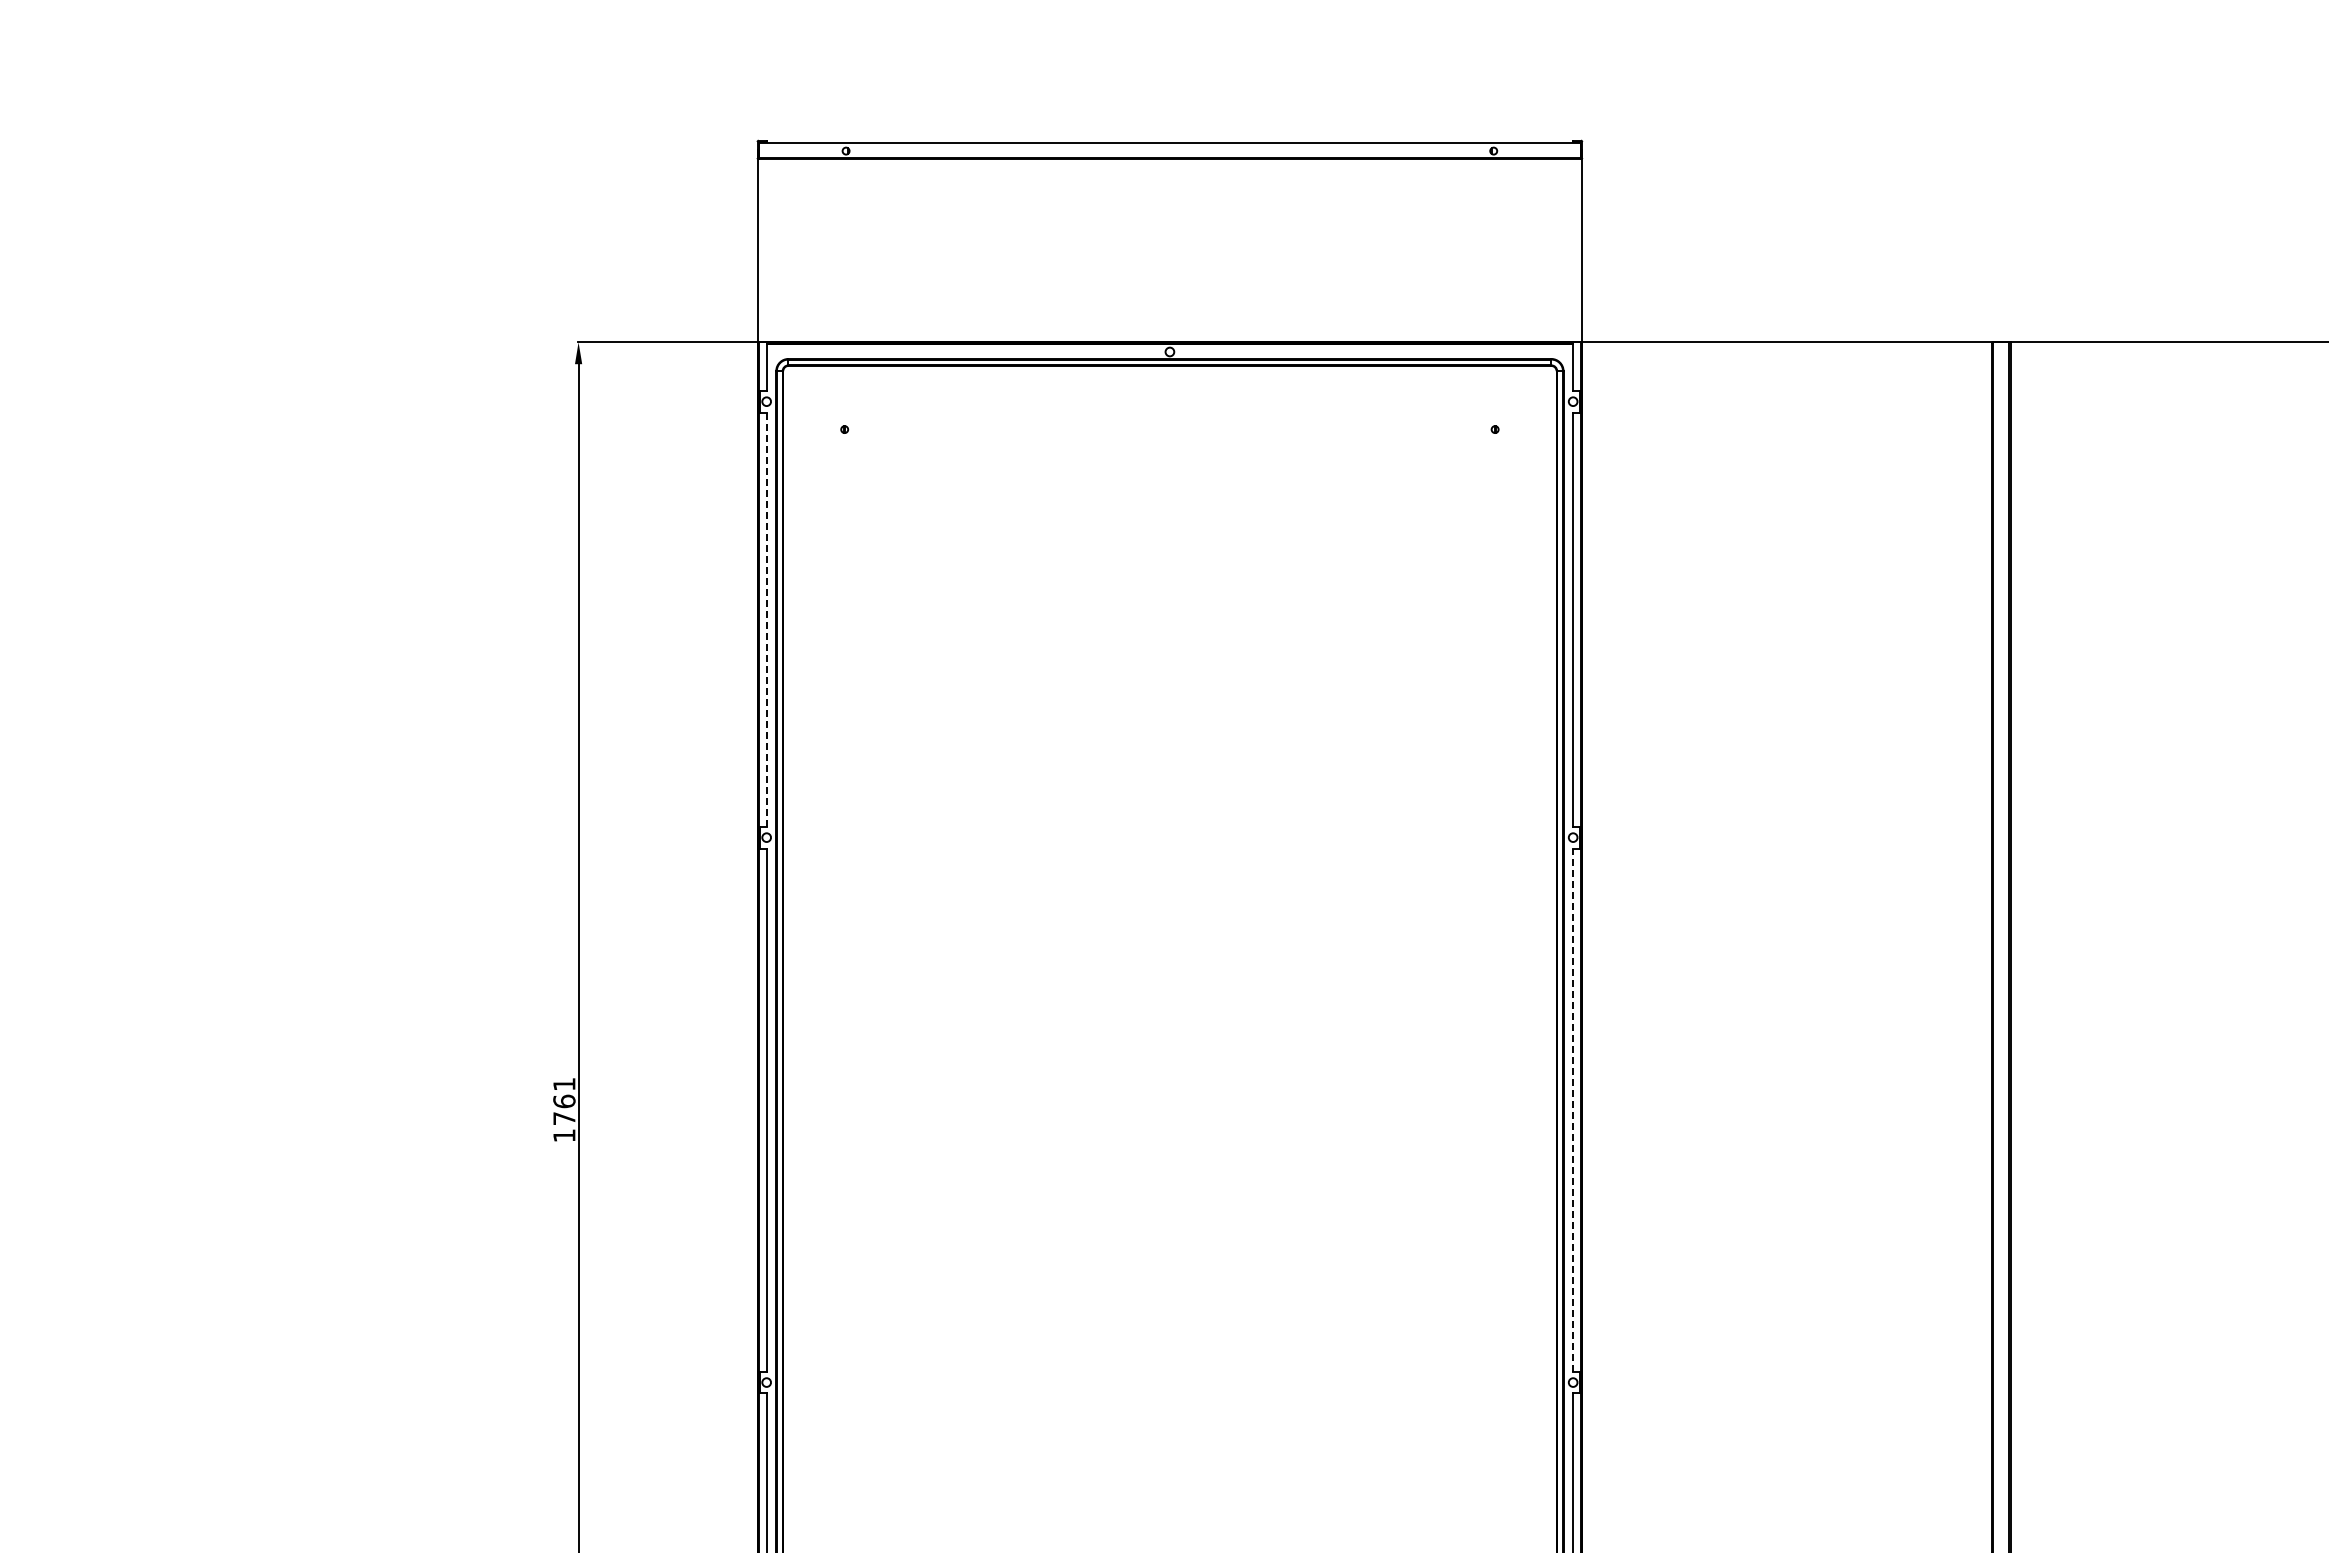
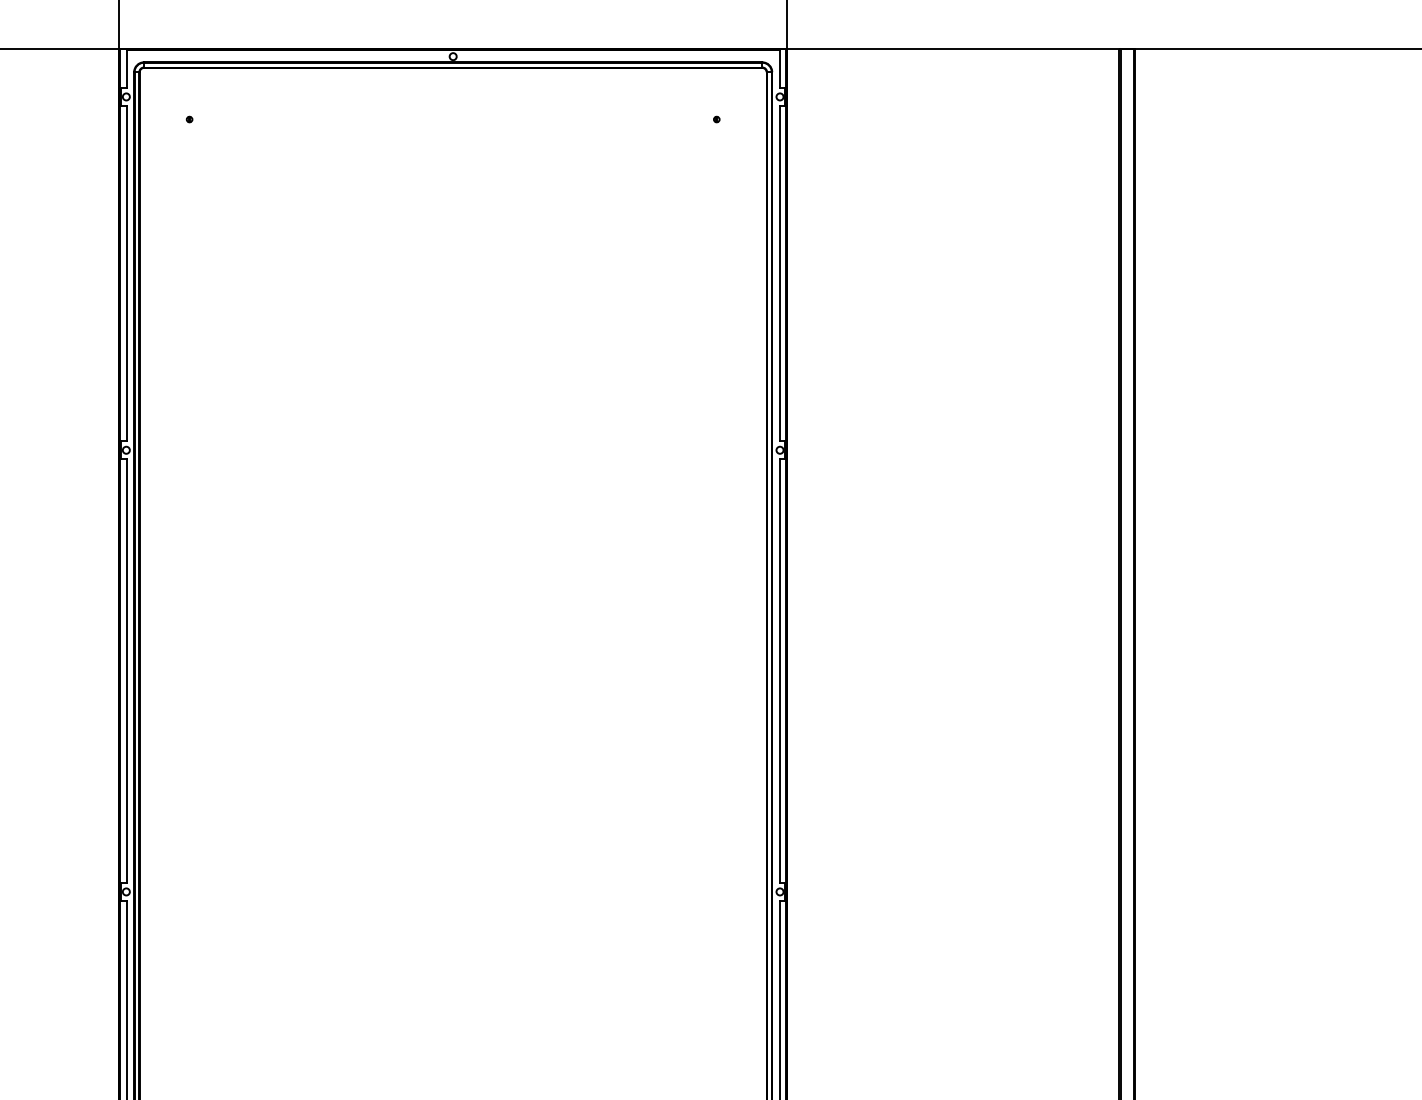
line: (767, 620) -> (127, 274), dashed -> solid
line: (1572, 1110) -> (779, 671), dashed -> solid

